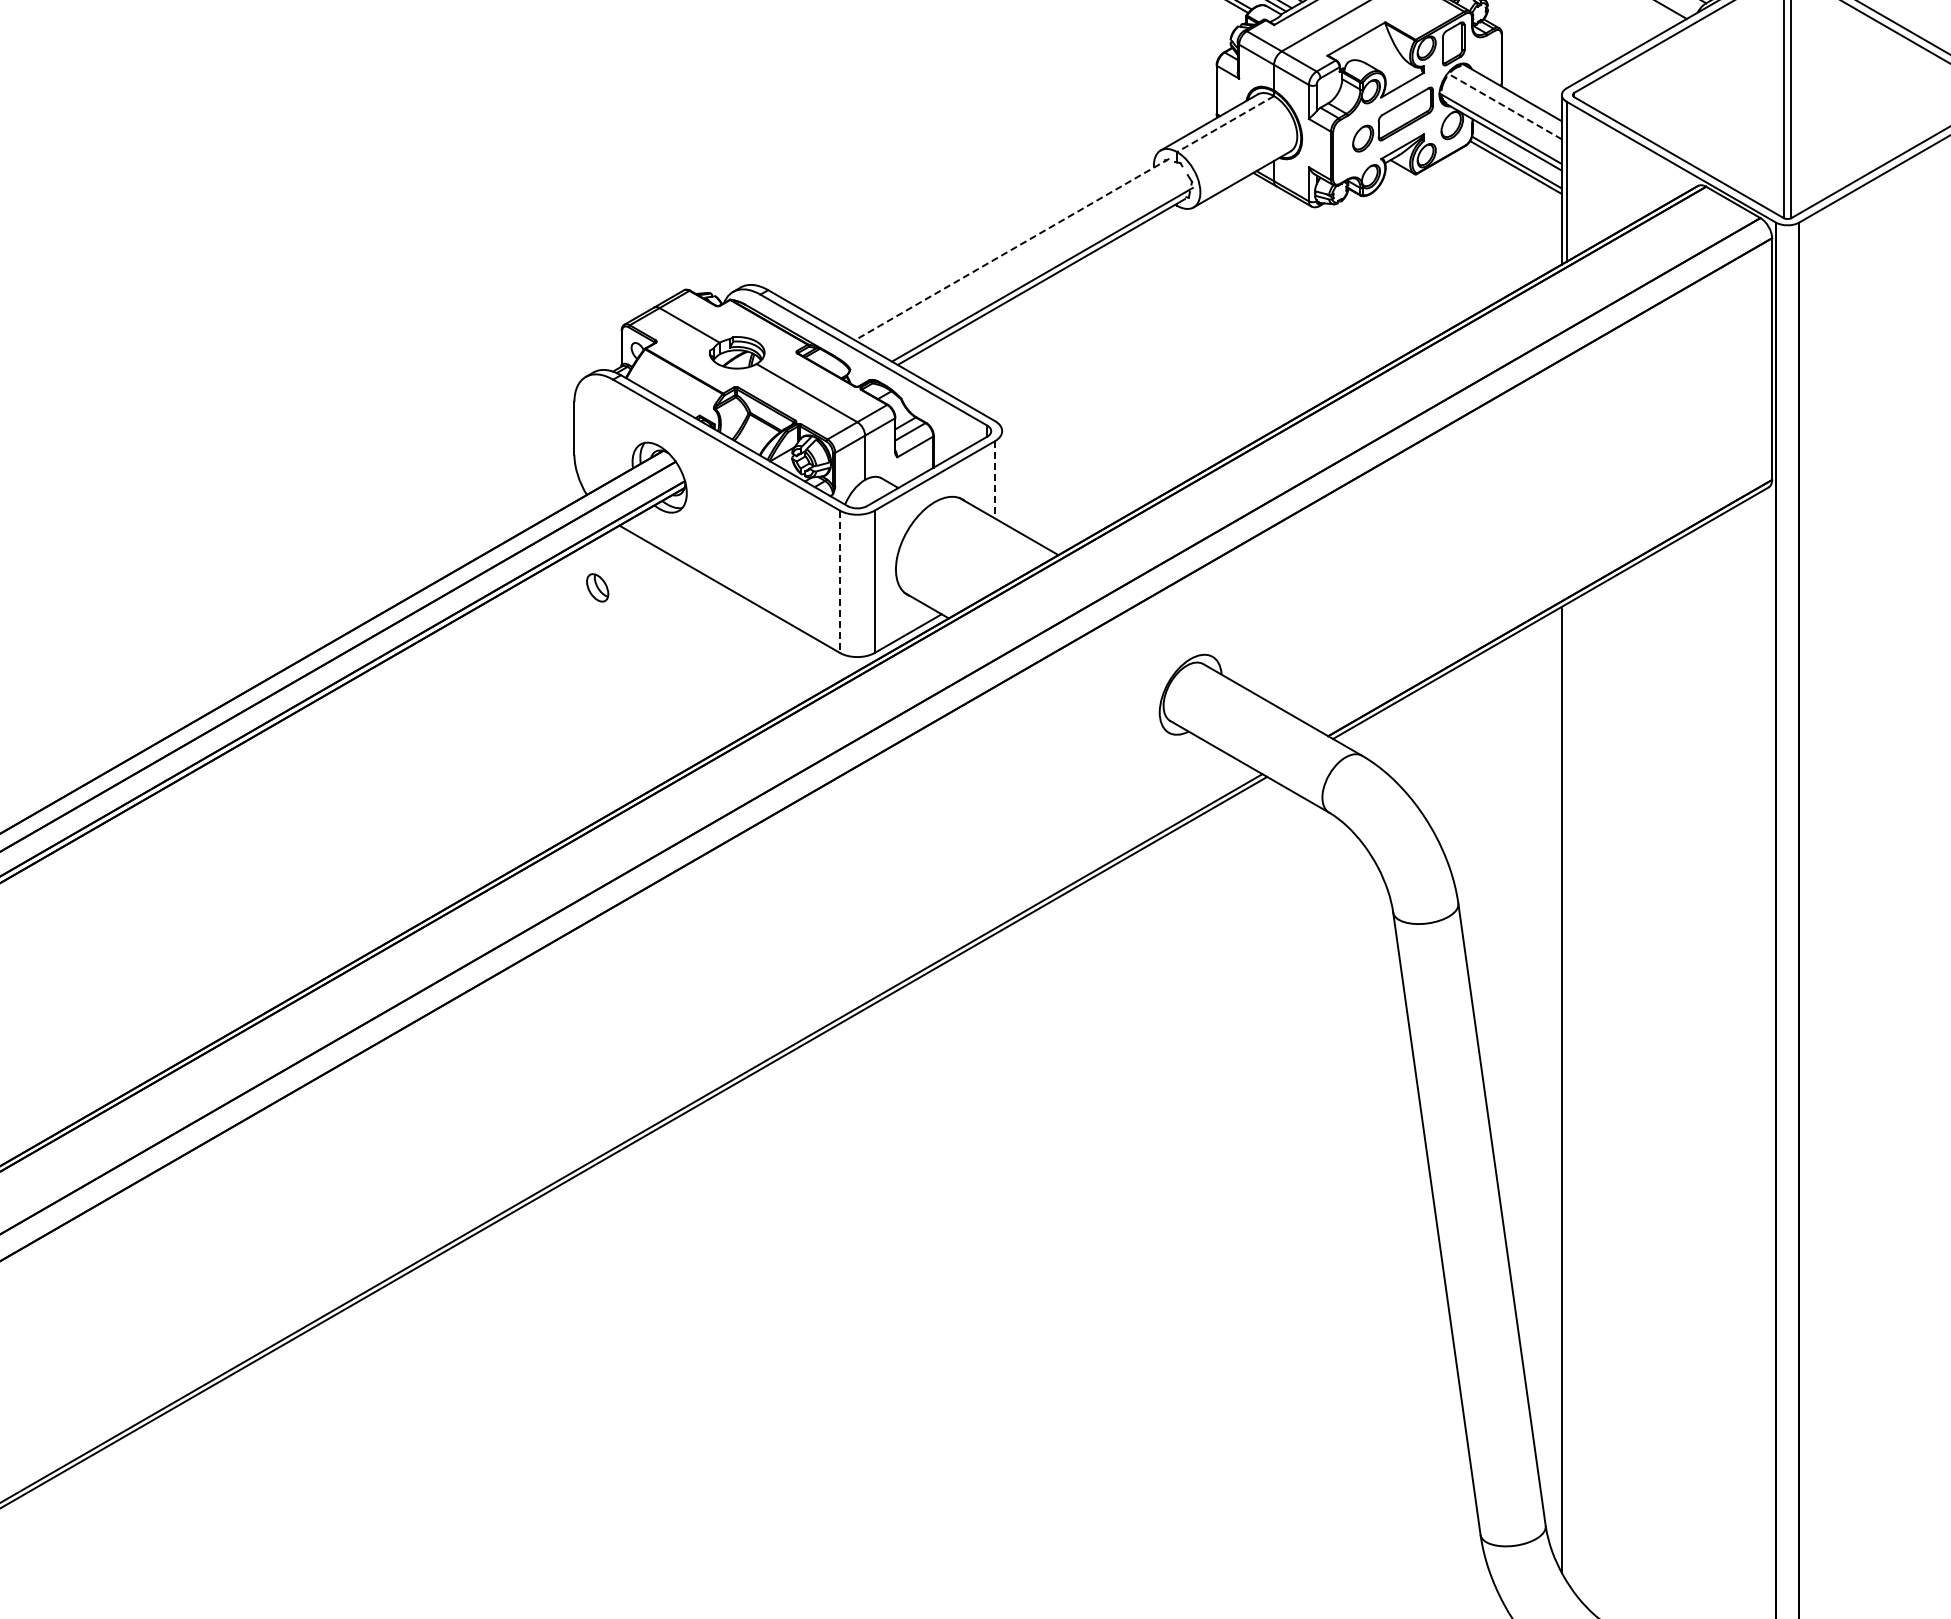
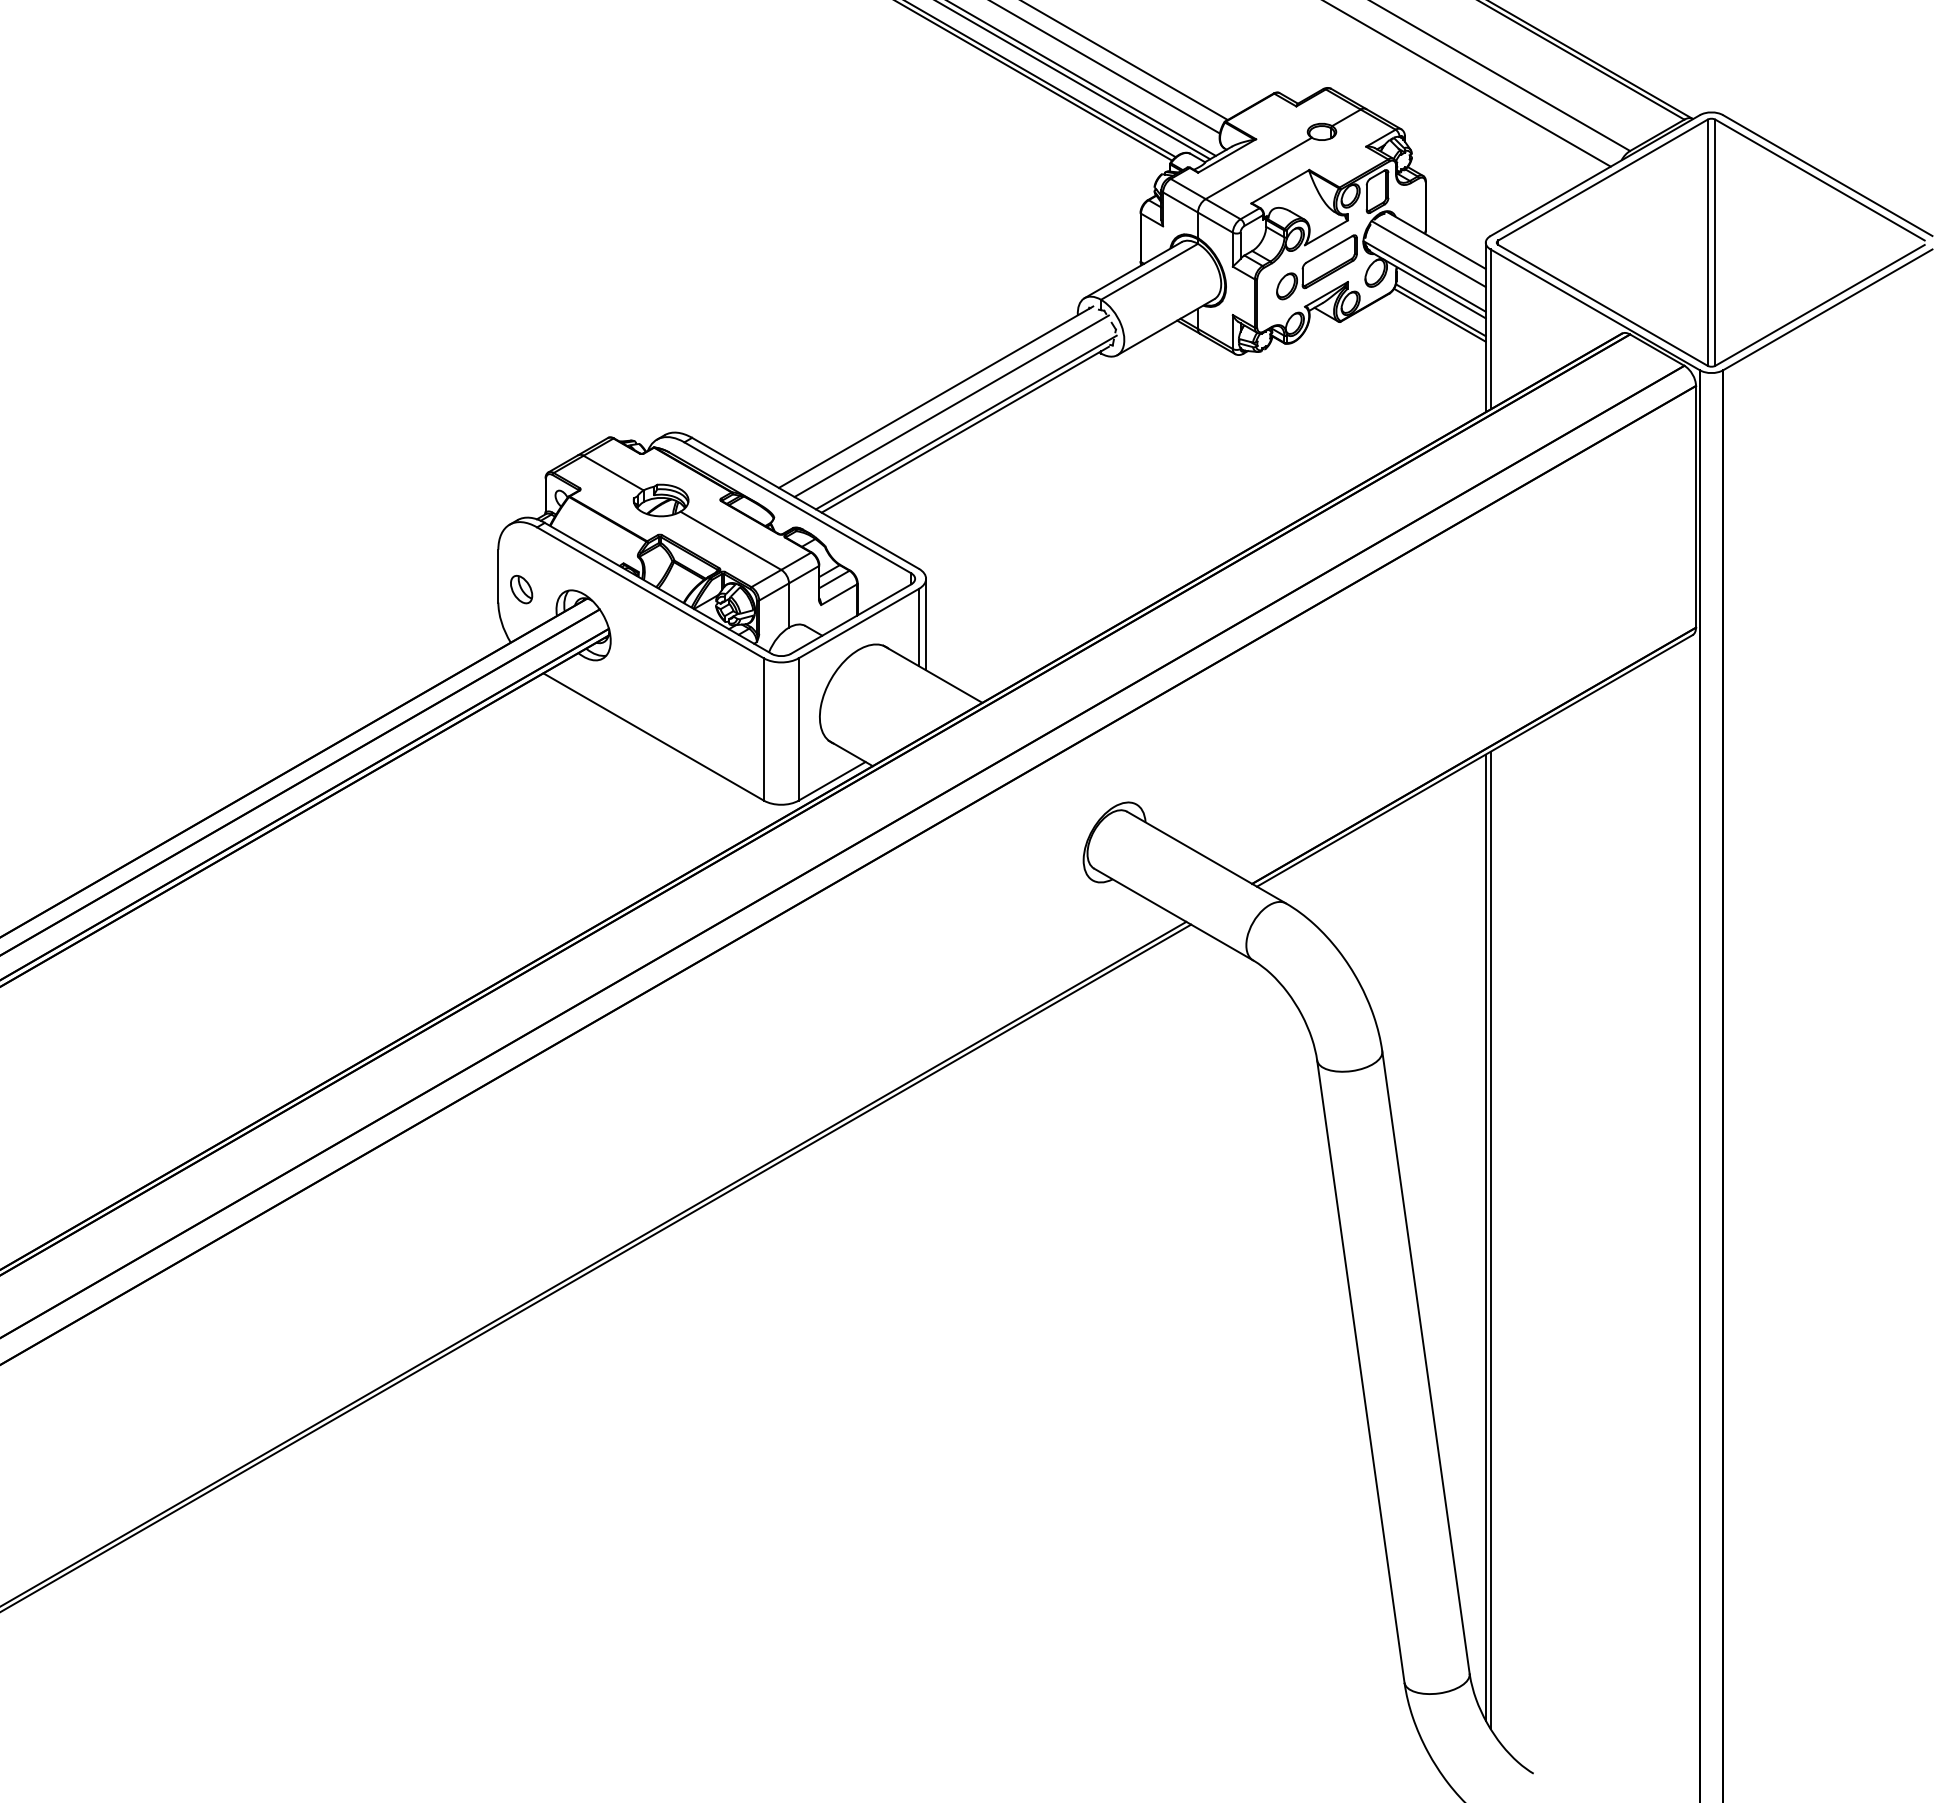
line: (1504, 106) -> (1428, 254), dashed -> solid
line: (1225, 123) -> (1149, 271), dashed -> solid
line: (1011, 249) -> (935, 397), dashed -> solid
line: (1027, 258) -> (951, 406), added
line: (1002, 476) -> (926, 624), added
line: (994, 479) -> (918, 627), dashed -> solid
line: (839, 581) -> (763, 729), dashed -> solid
part: (597, 587) -> (521, 589), moved
line: (1566, 1092) -> (1490, 1240), added

